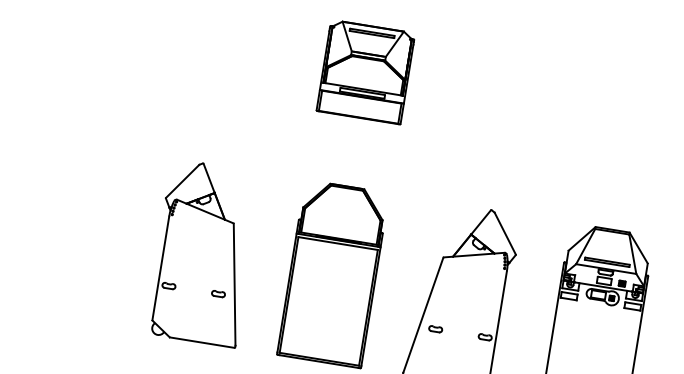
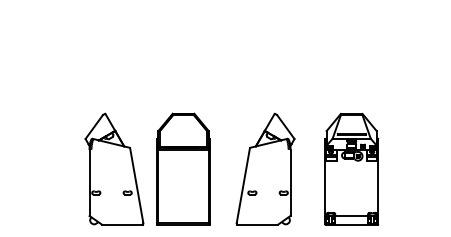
part: (365, 71) -> (183, 40), removed
part: (203, 252) -> (114, 168), moved

